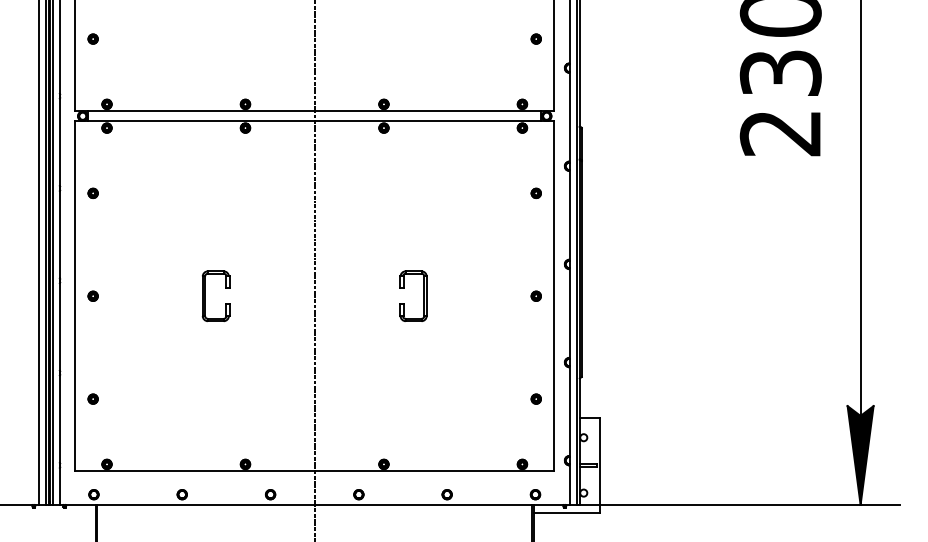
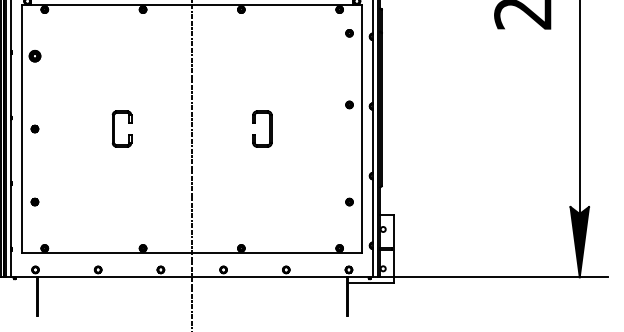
part: (92, 192) -> (34, 55), size x1.6
part: (535, 192) -> (348, 32), moved
part: (535, 295) -> (348, 104), moved

